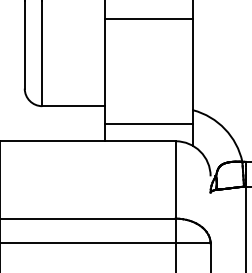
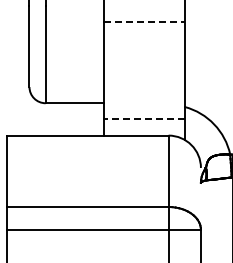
line: (149, 18) -> (144, 22), solid -> dashed
line: (148, 123) -> (143, 119), solid -> dashed

